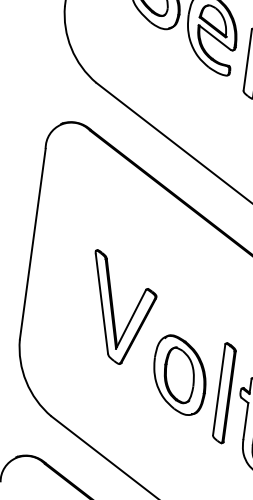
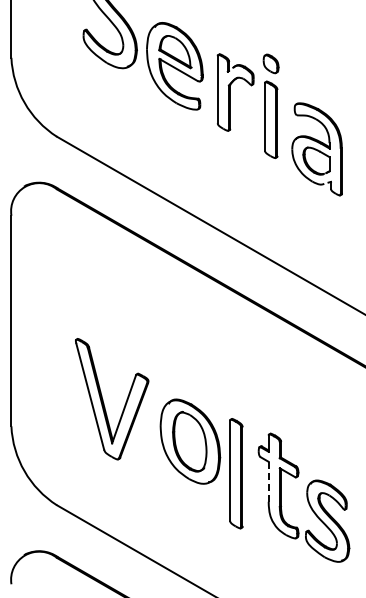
part: (113, 311) -> (104, 403), moved
part: (224, 393) -> (236, 473), moved
line: (245, 420) -> (268, 481), solid -> dashed

